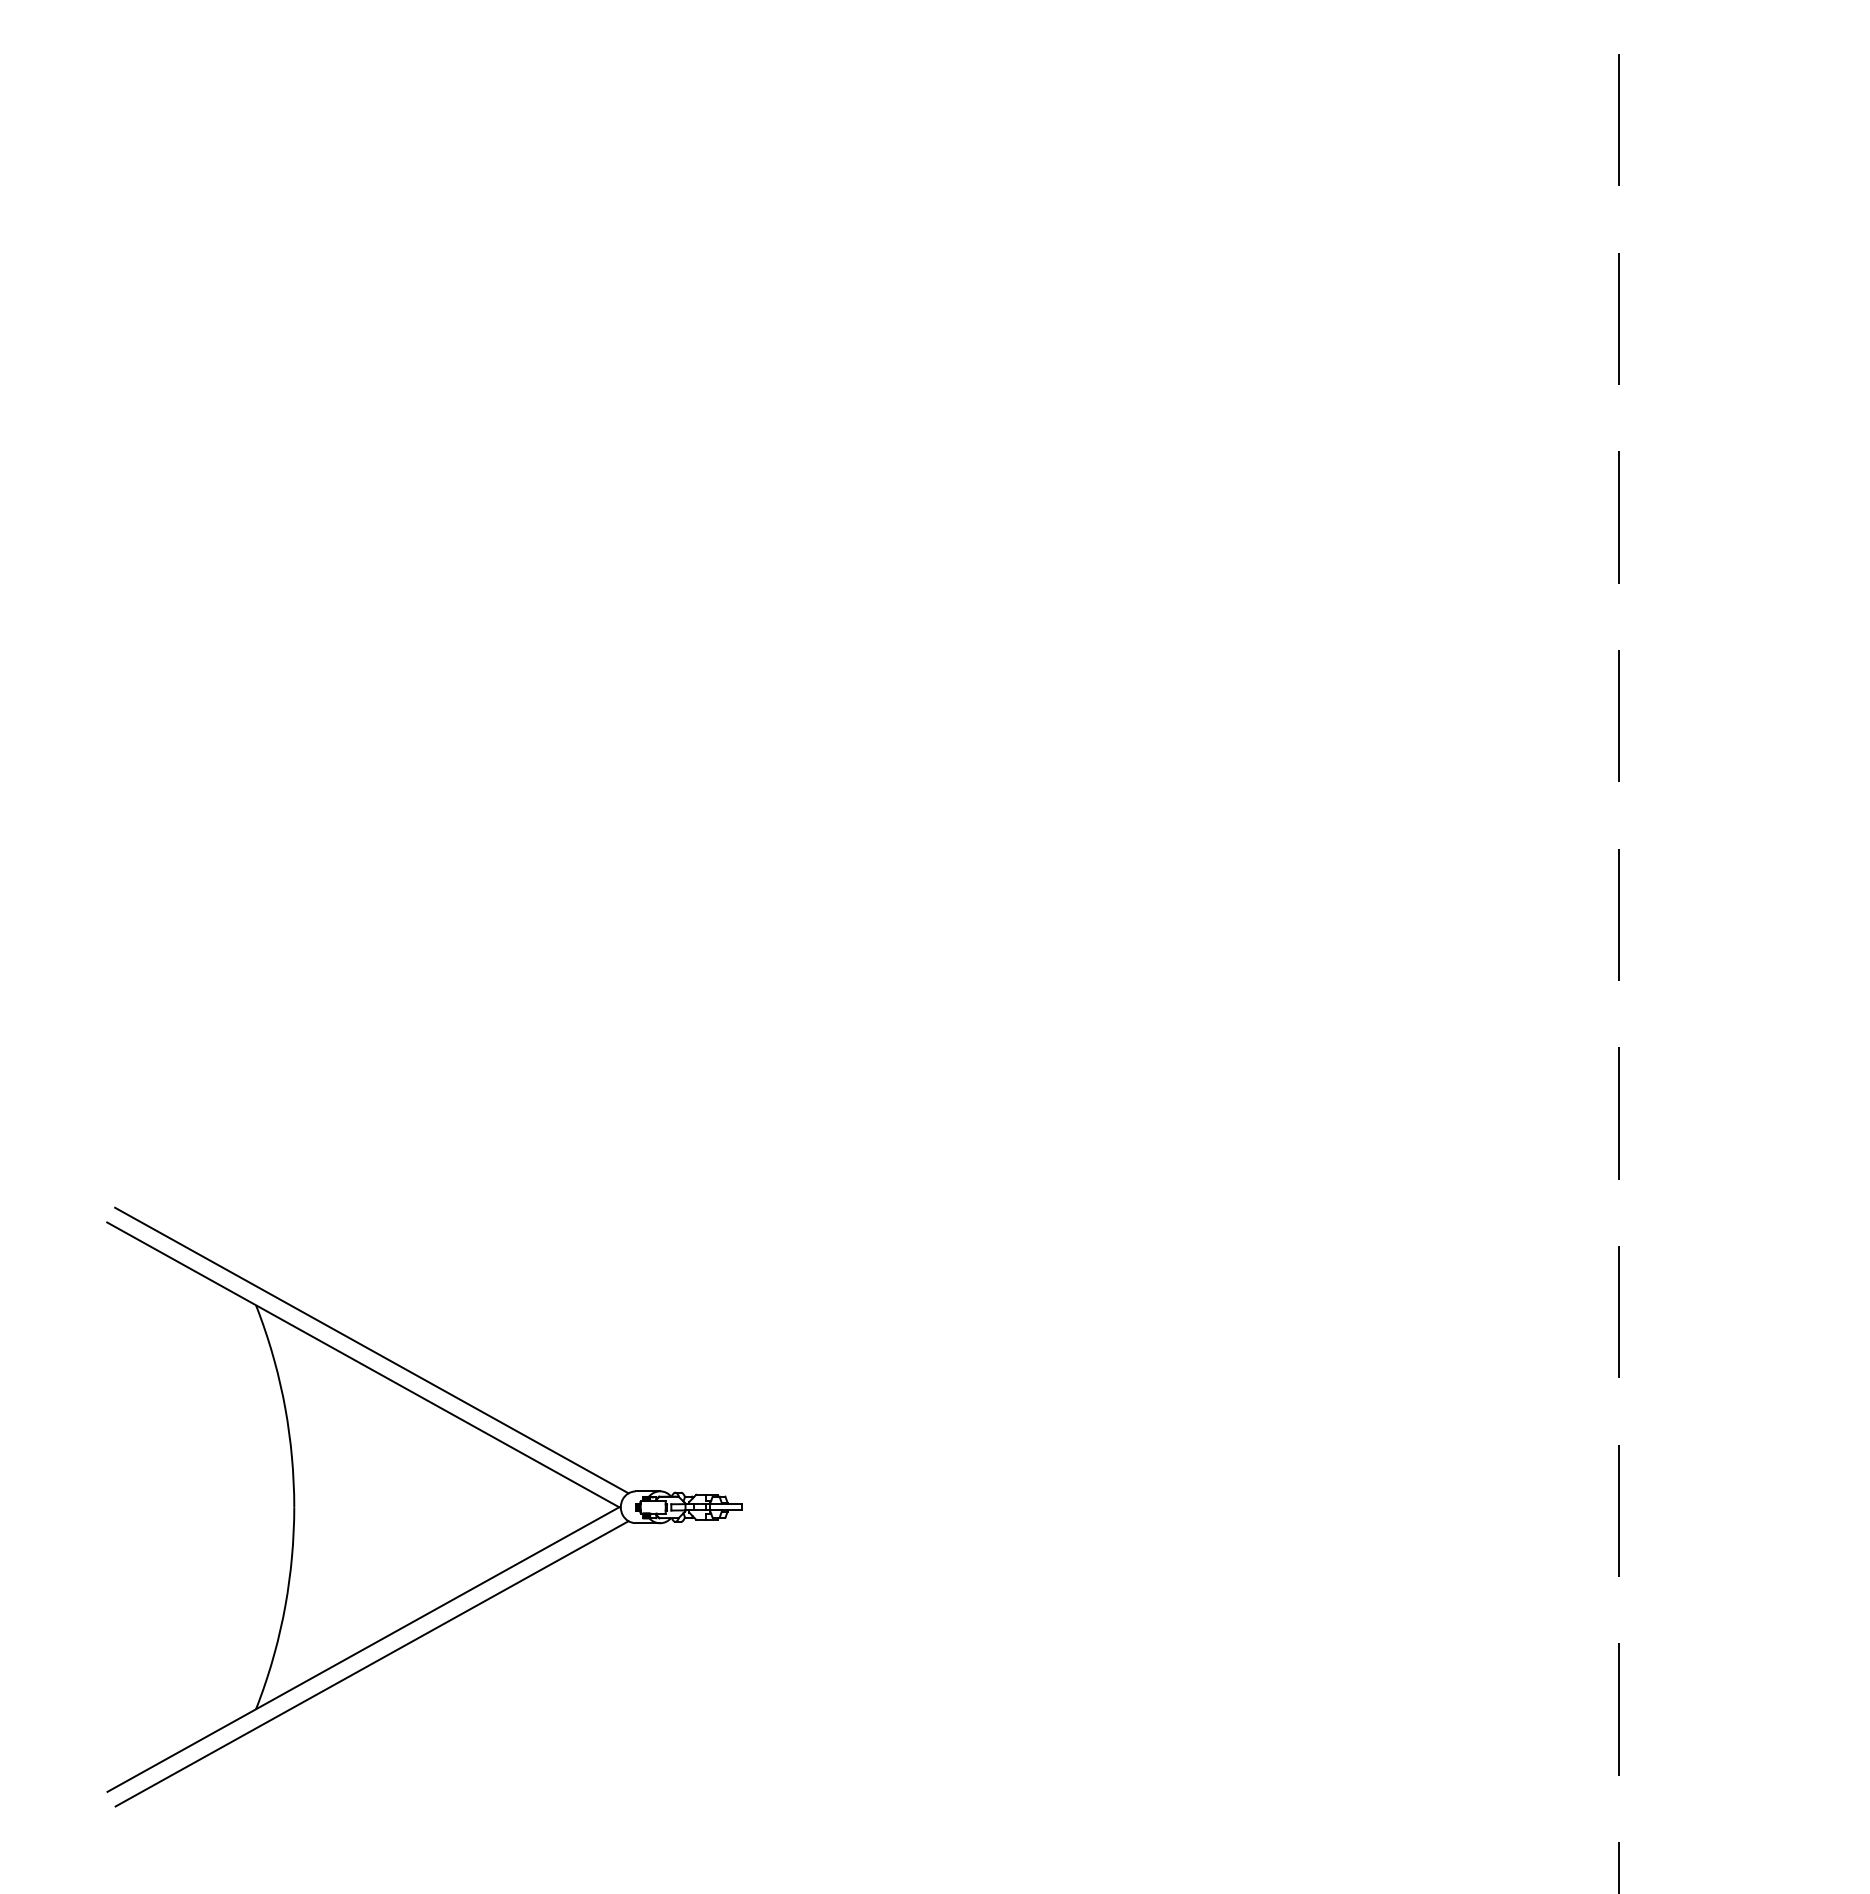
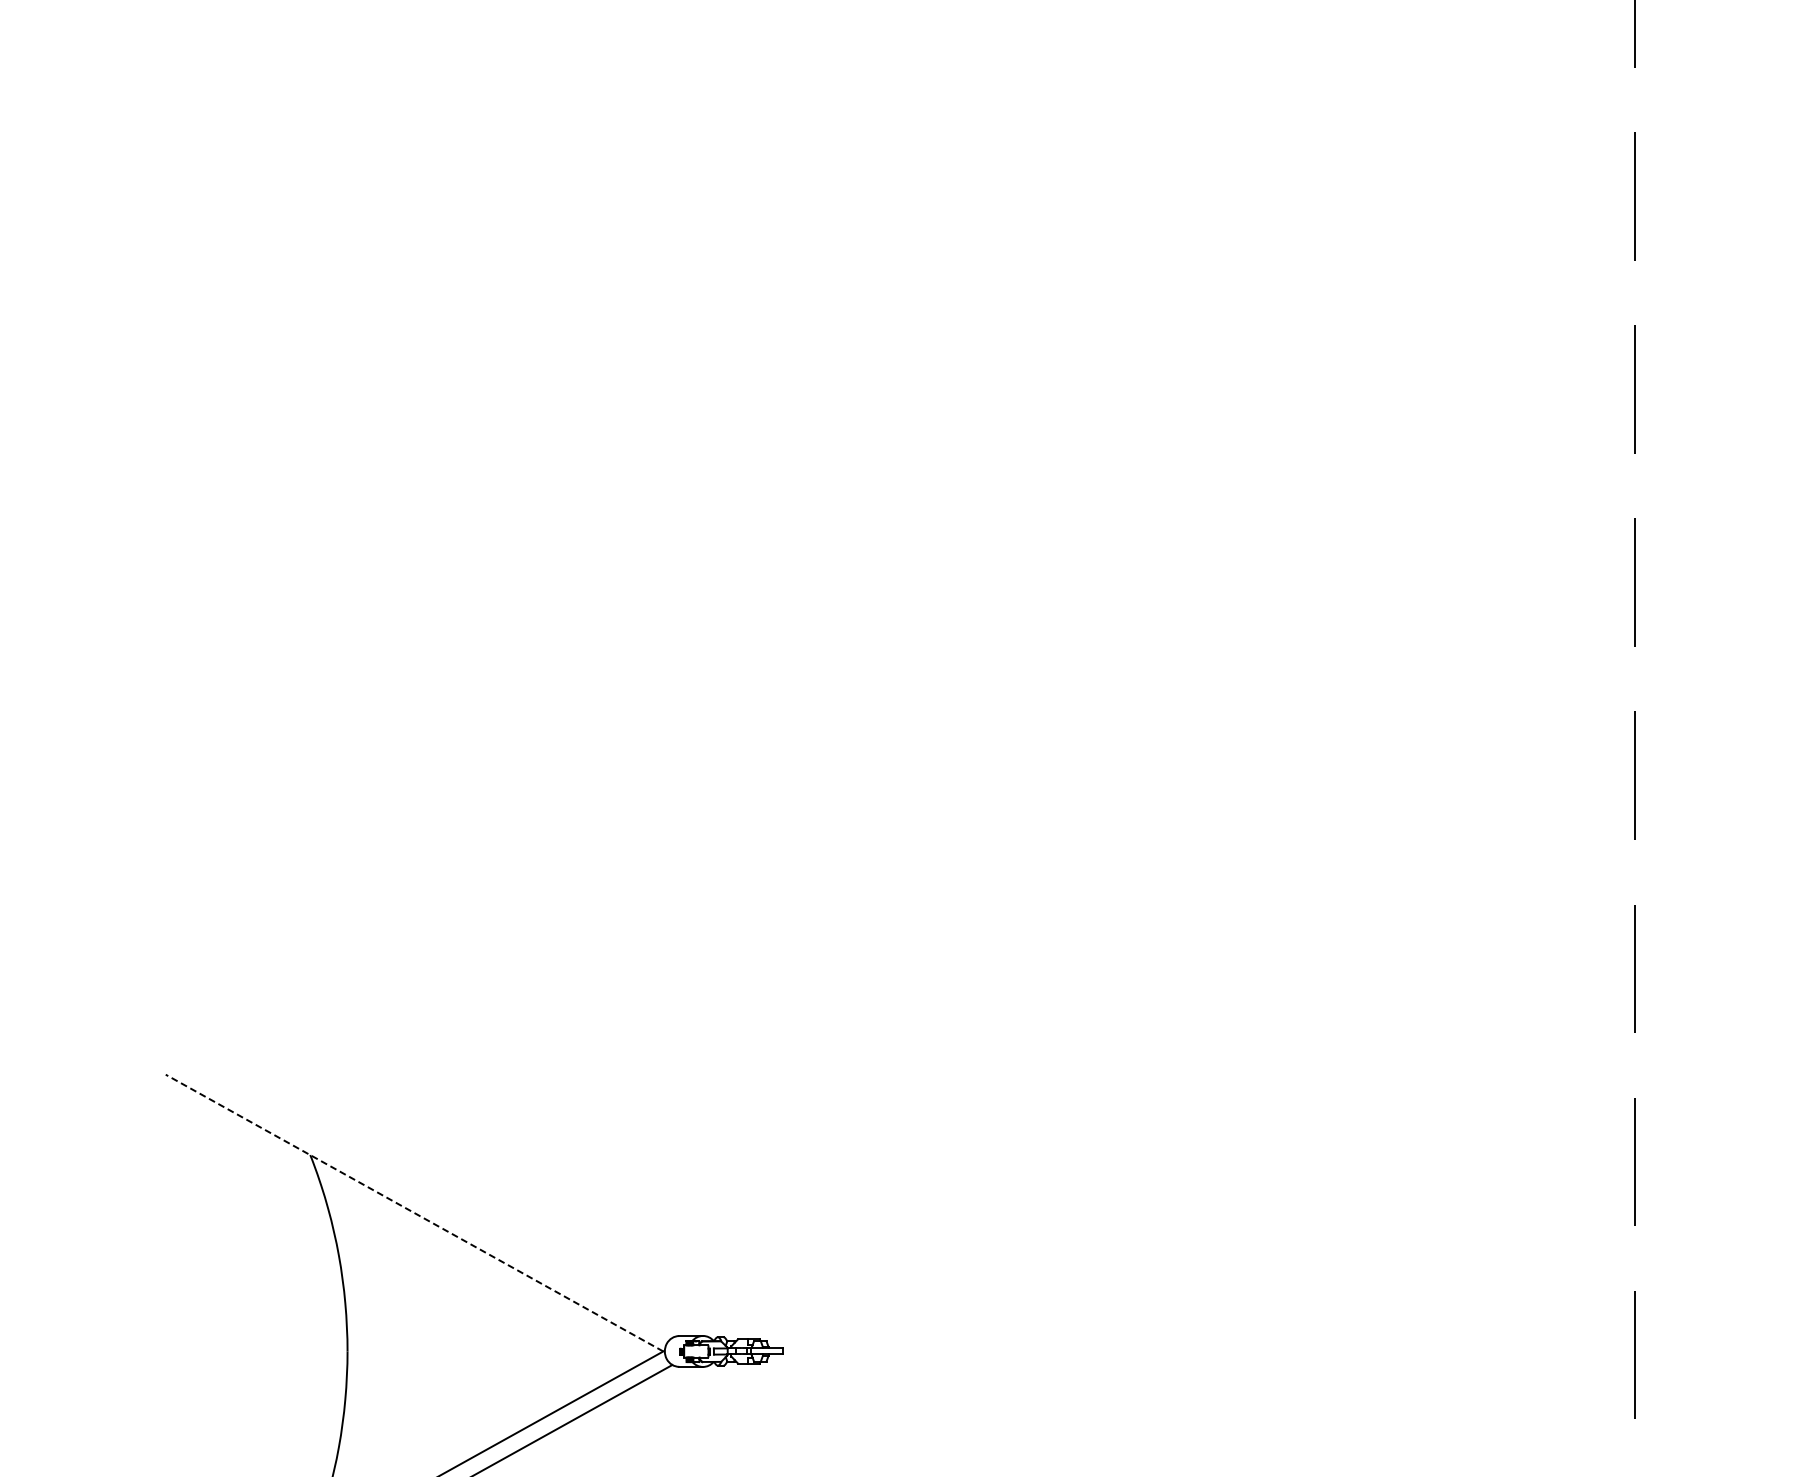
line: (371, 1350) -> (422, 1199), removed
line: (363, 1364) -> (414, 1212), solid -> dashed

